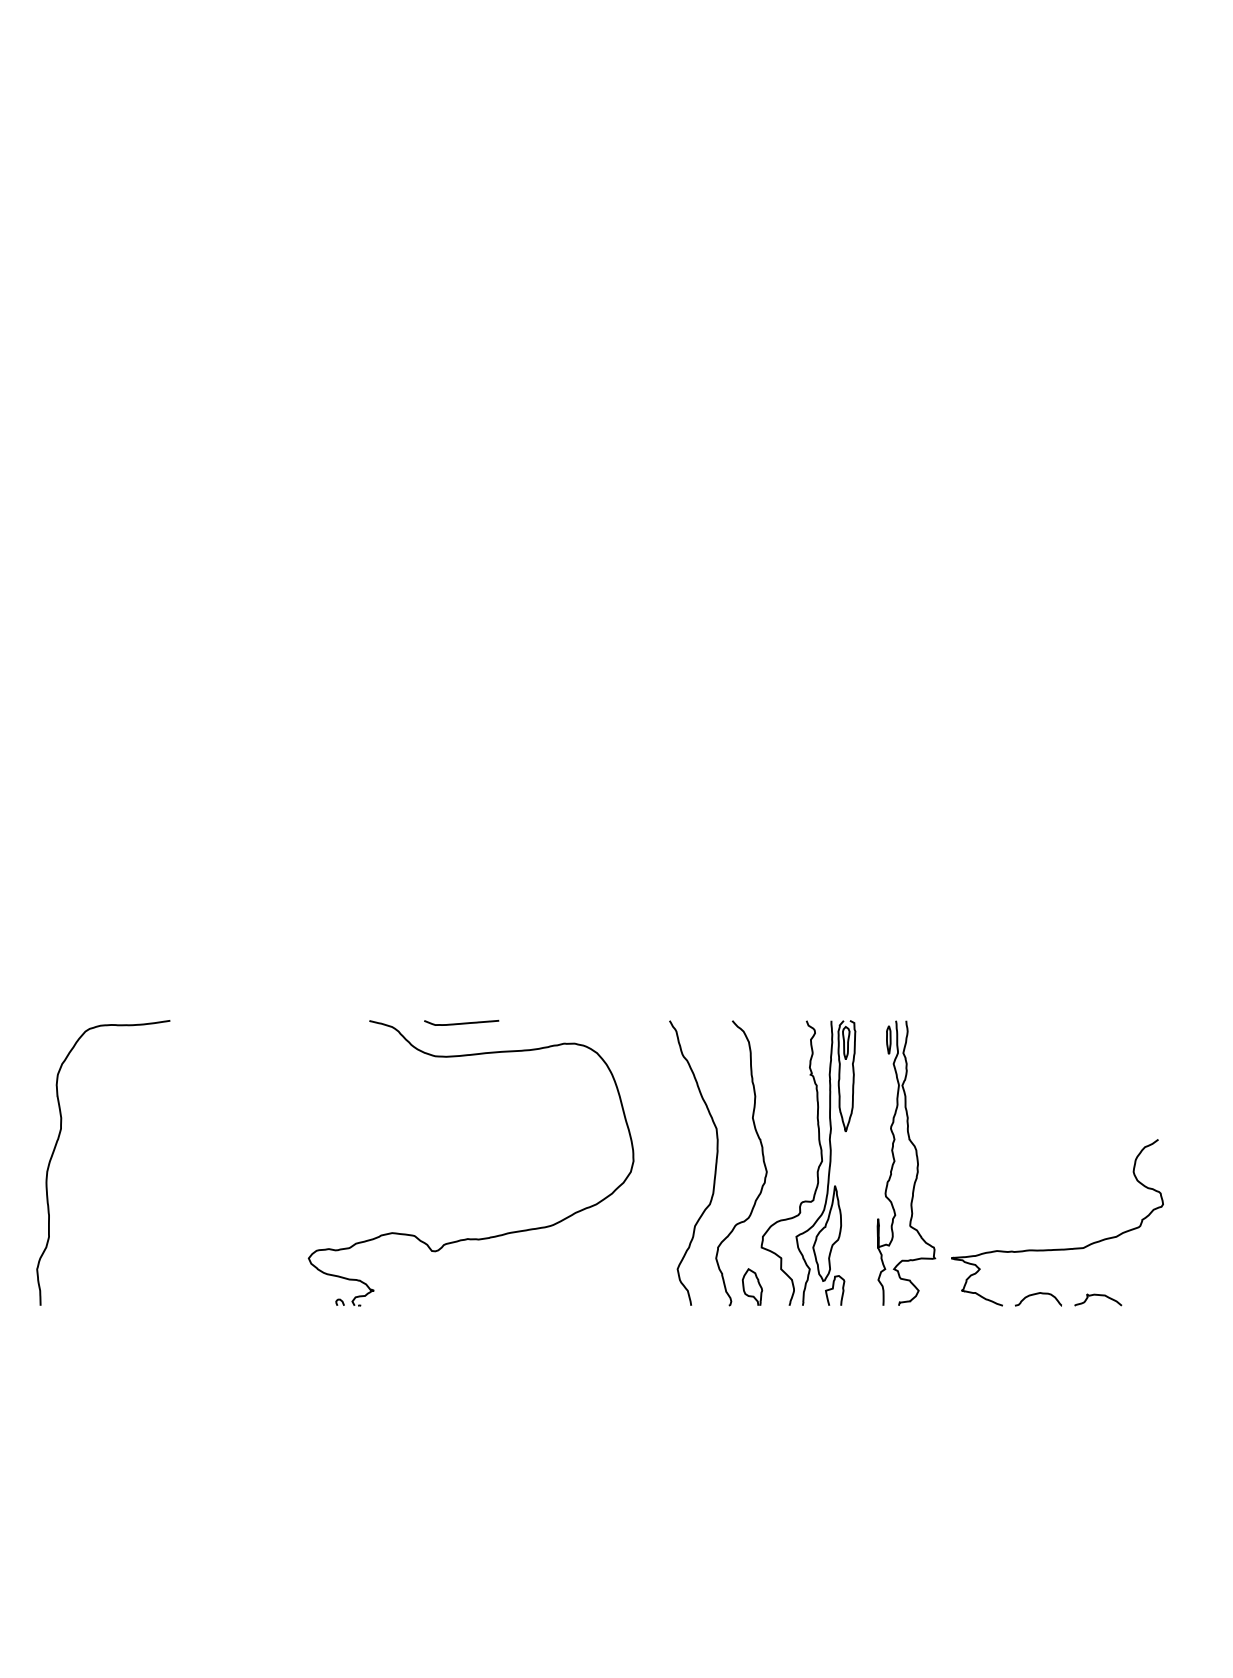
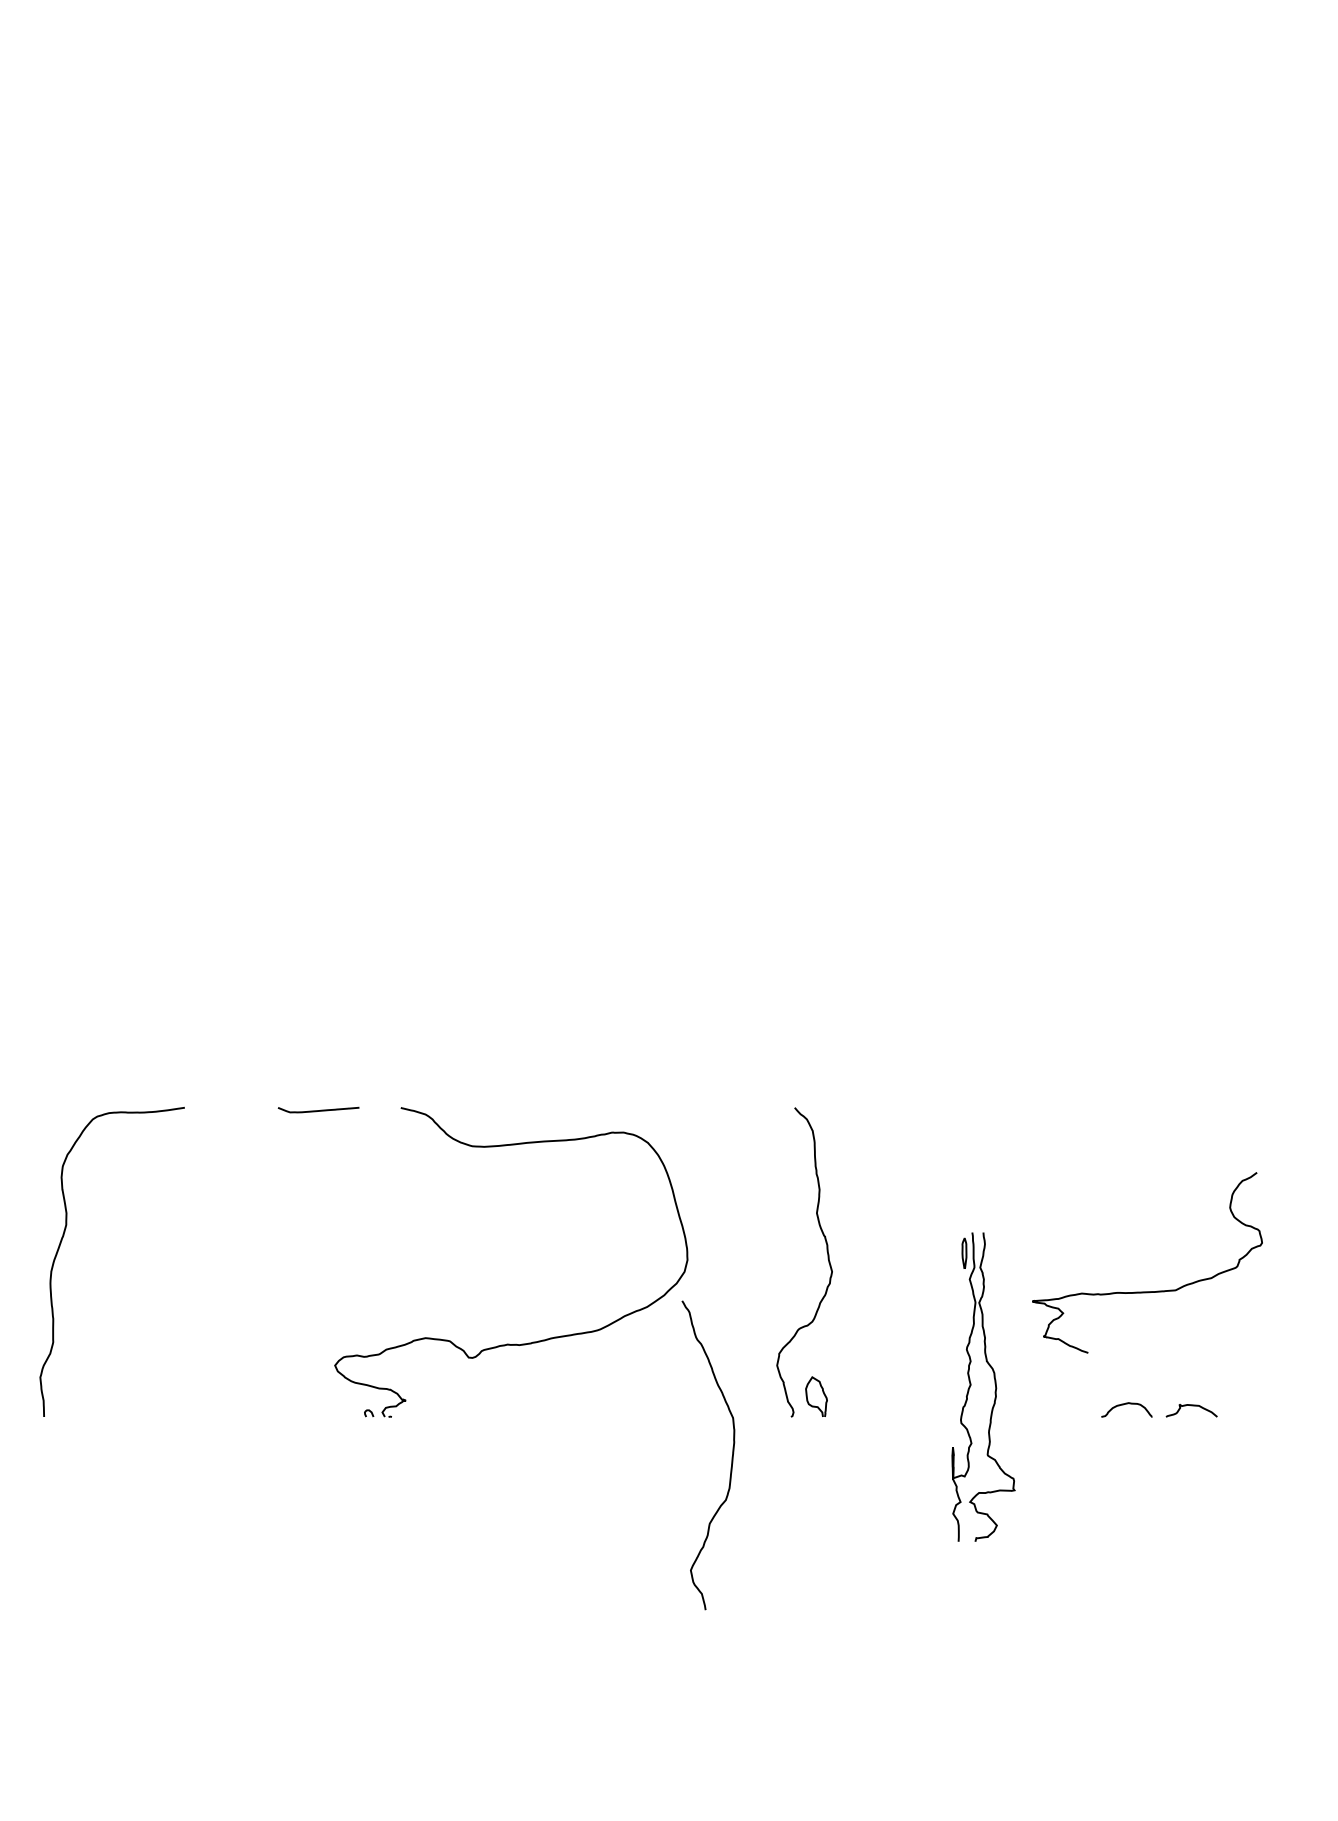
curve: (461, 1022) -> (318, 1109), moved
part: (916, 1161) -> (994, 1385), moved
curve: (715, 1162) -> (731, 1454), moved
part: (818, 1165) -> (888, 1264), removed
curve: (1057, 1248) -> (1147, 1290), moved

